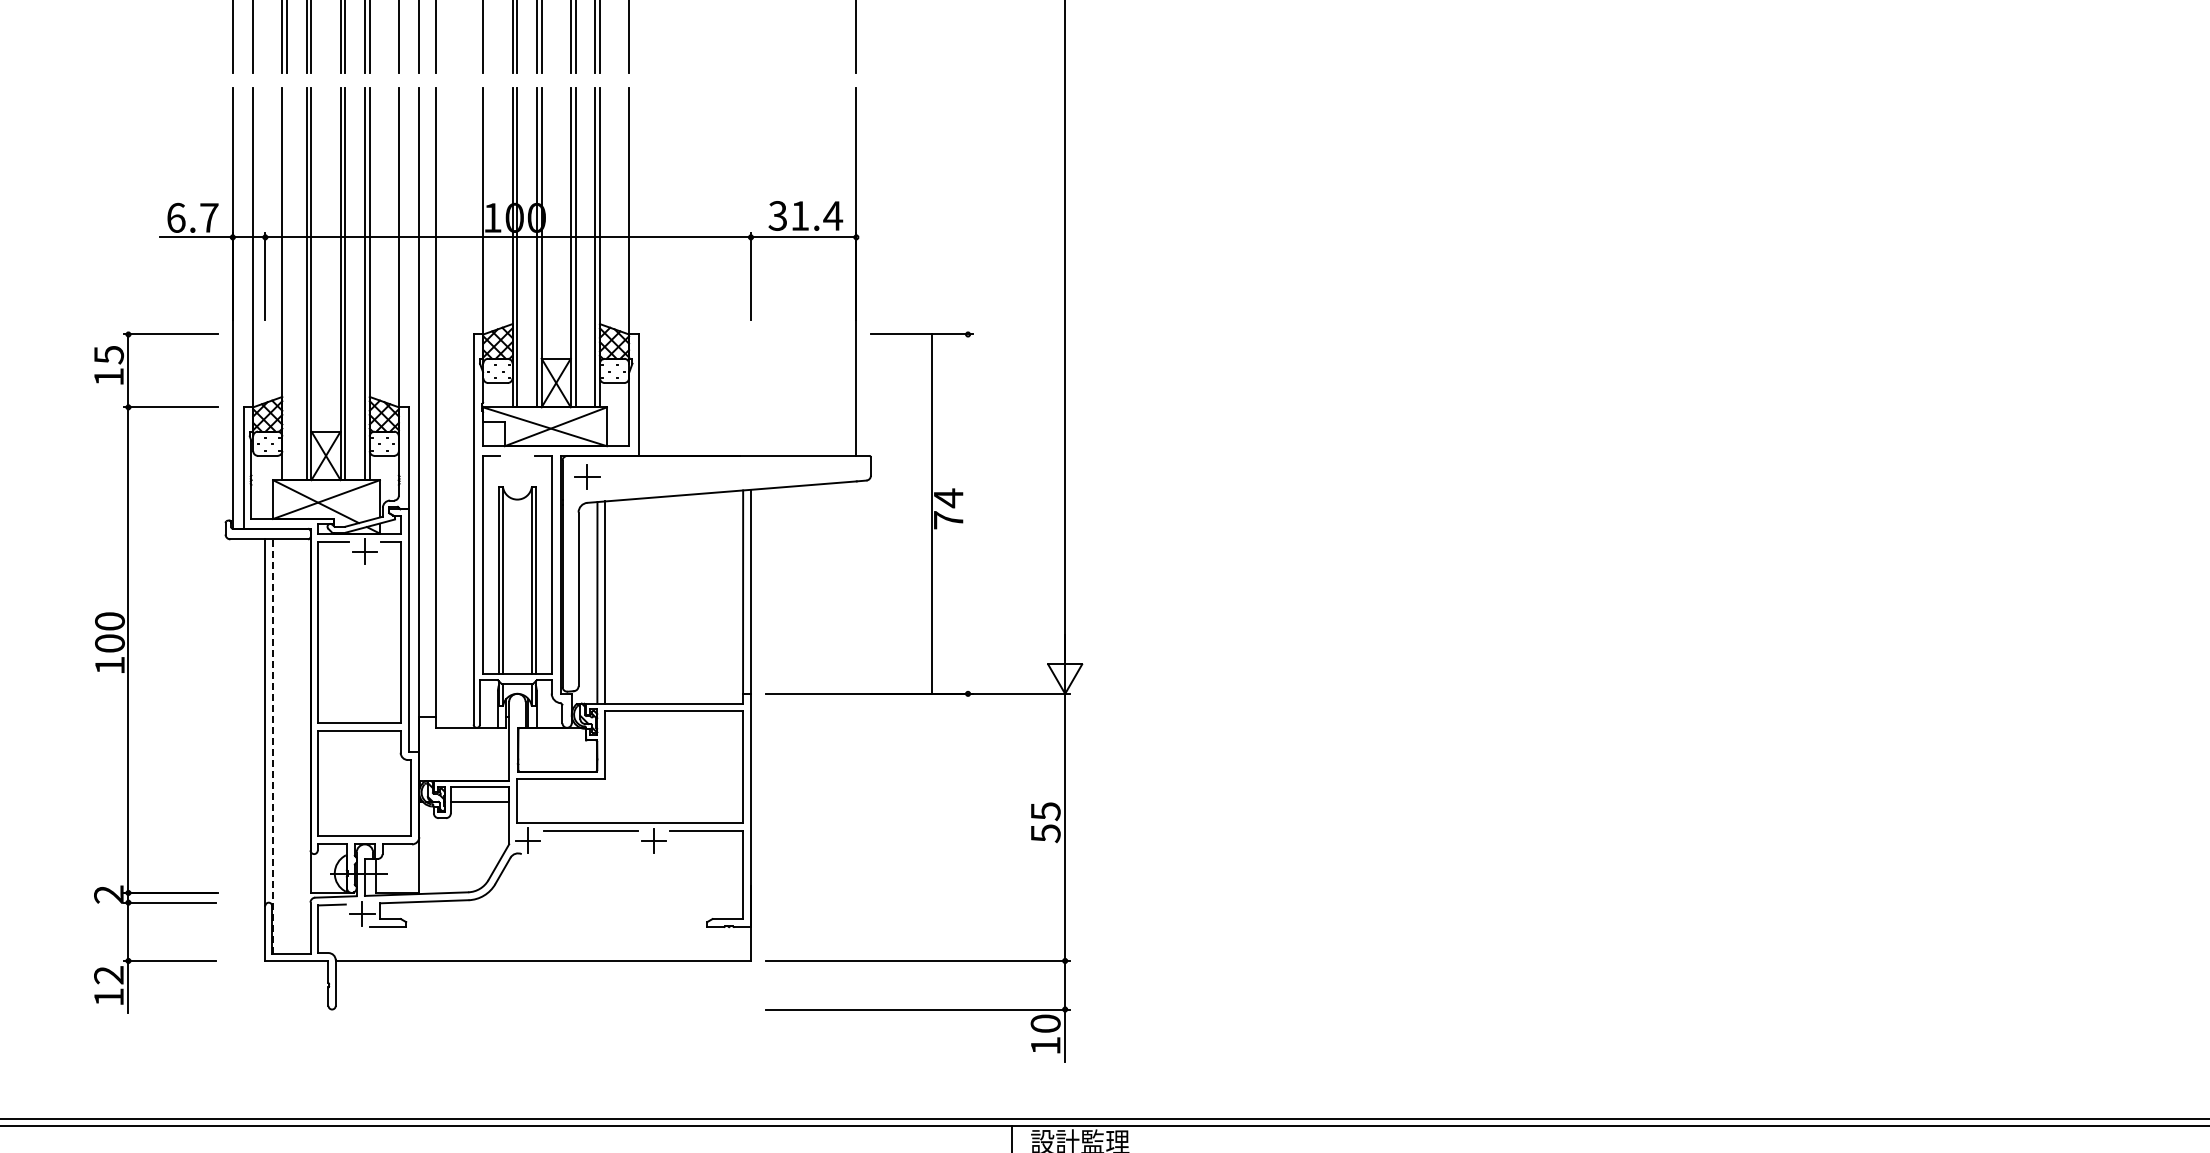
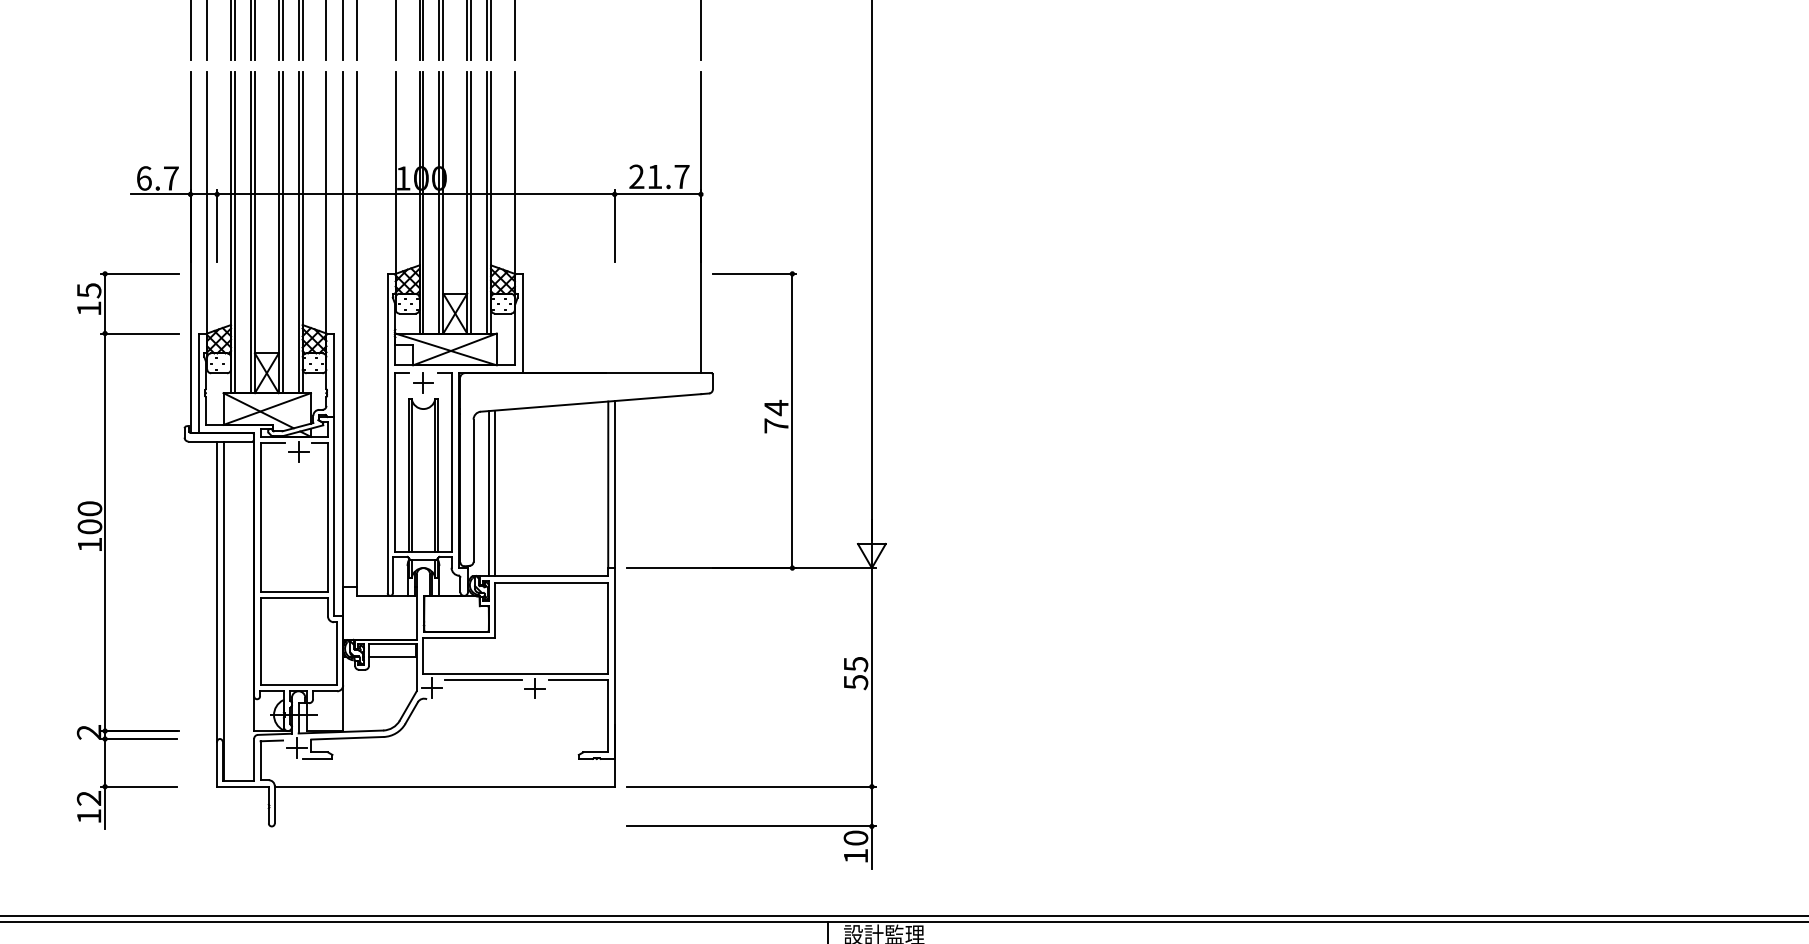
text: (805, 215) -> (659, 176), 31.4 -> 21.7
line: (287, 284) -> (235, 232), added
part: (587, 476) -> (423, 382), moved
line: (932, 513) -> (792, 420), moved
line: (273, 746) -> (223, 611), dashed -> solid

